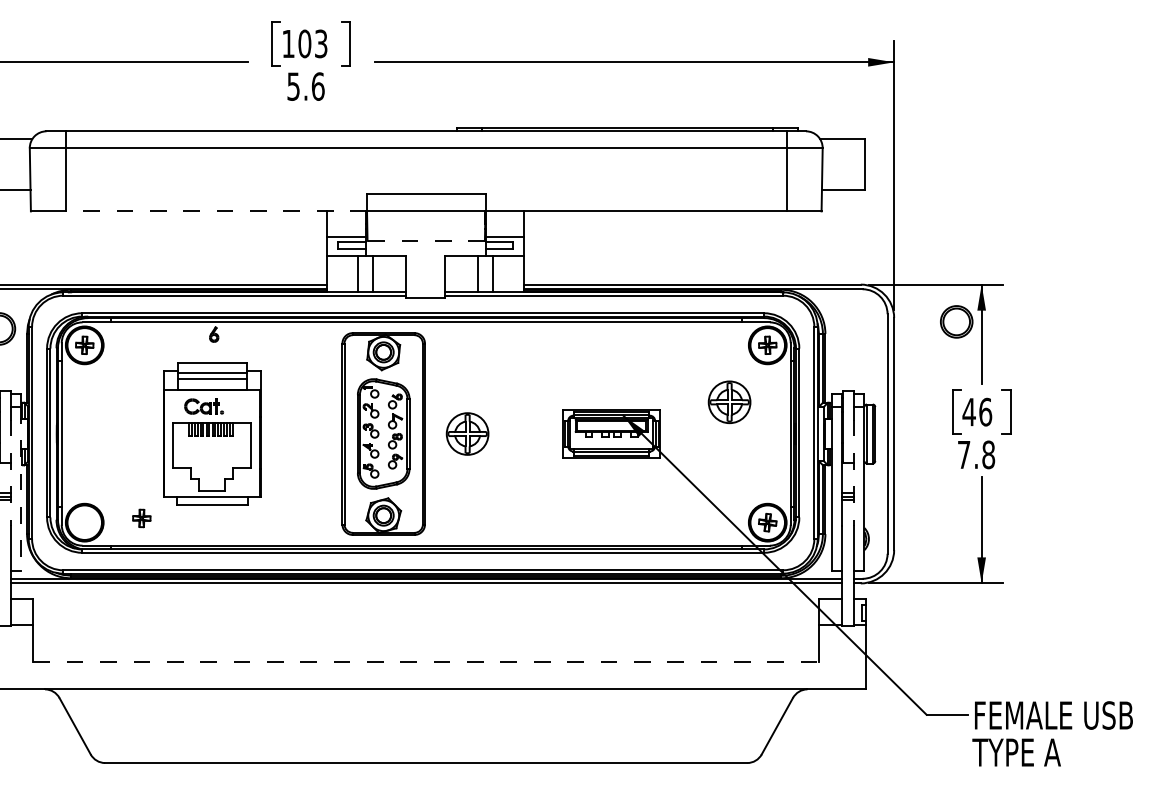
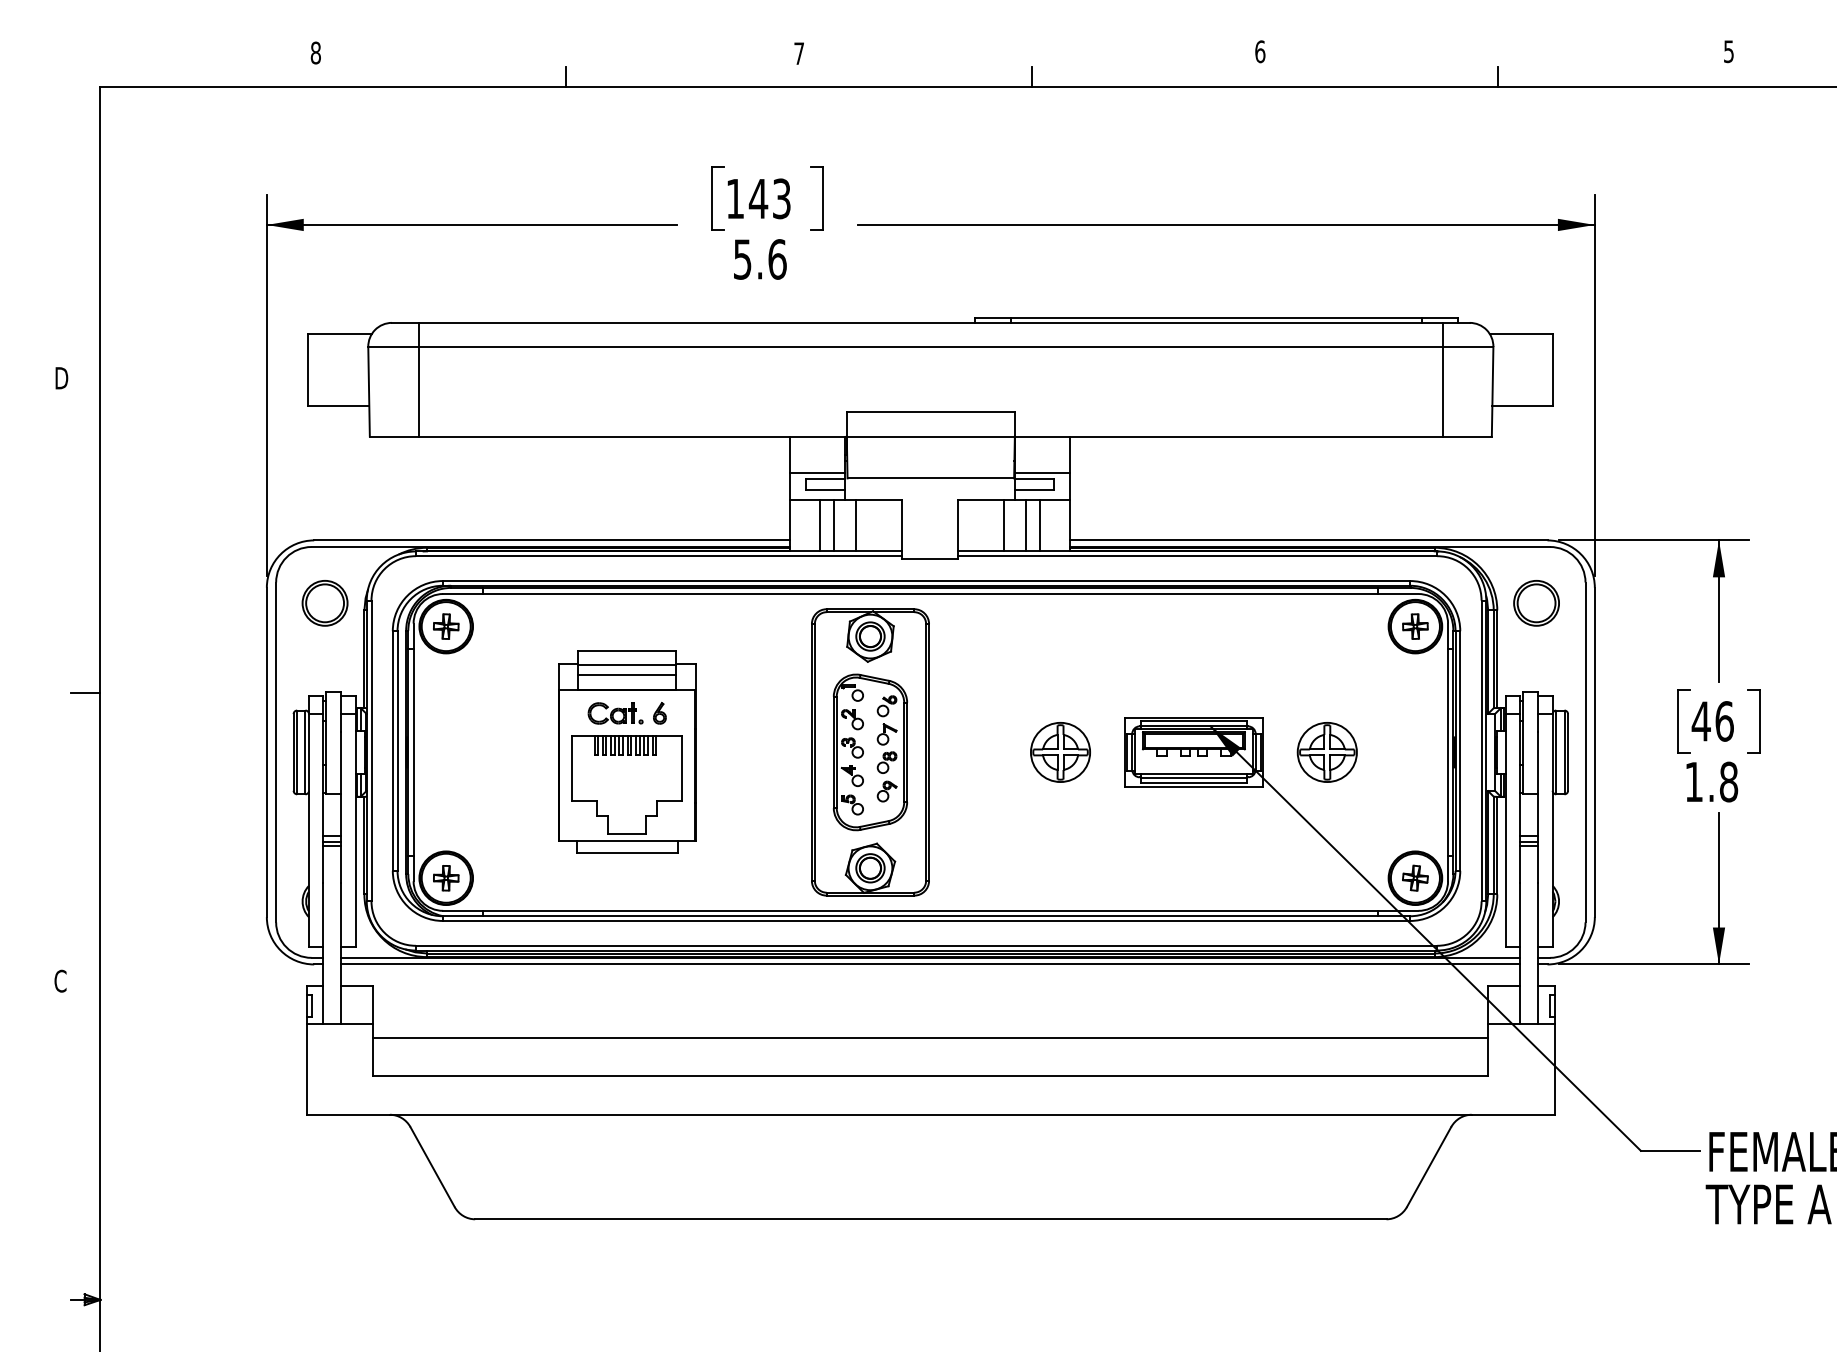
text: (304, 43) -> (758, 198), 103 -> 143
line: (216, 211) -> (632, 436), dashed -> solid
line: (426, 240) -> (930, 478), dashed -> solid
line: (347, 274) -> (819, 525), added
line: (503, 274) -> (1040, 525), added
part: (956, 322) -> (1536, 603), moved
part: (213, 334) -> (659, 713), moved
part: (729, 402) -> (1326, 752), moved
part: (467, 434) -> (1060, 752), moved
text: (963, 454) -> (1693, 781), 7.8 -> 1.8
line: (10, 472) -> (341, 807), dashed -> solid
line: (854, 472) -> (1538, 807), dashed -> solid
line: (20, 489) -> (355, 830), dashed -> solid
part: (142, 518) -> (446, 878), moved
line: (426, 635) -> (930, 1038), added
line: (426, 662) -> (931, 1076), dashed -> solid

